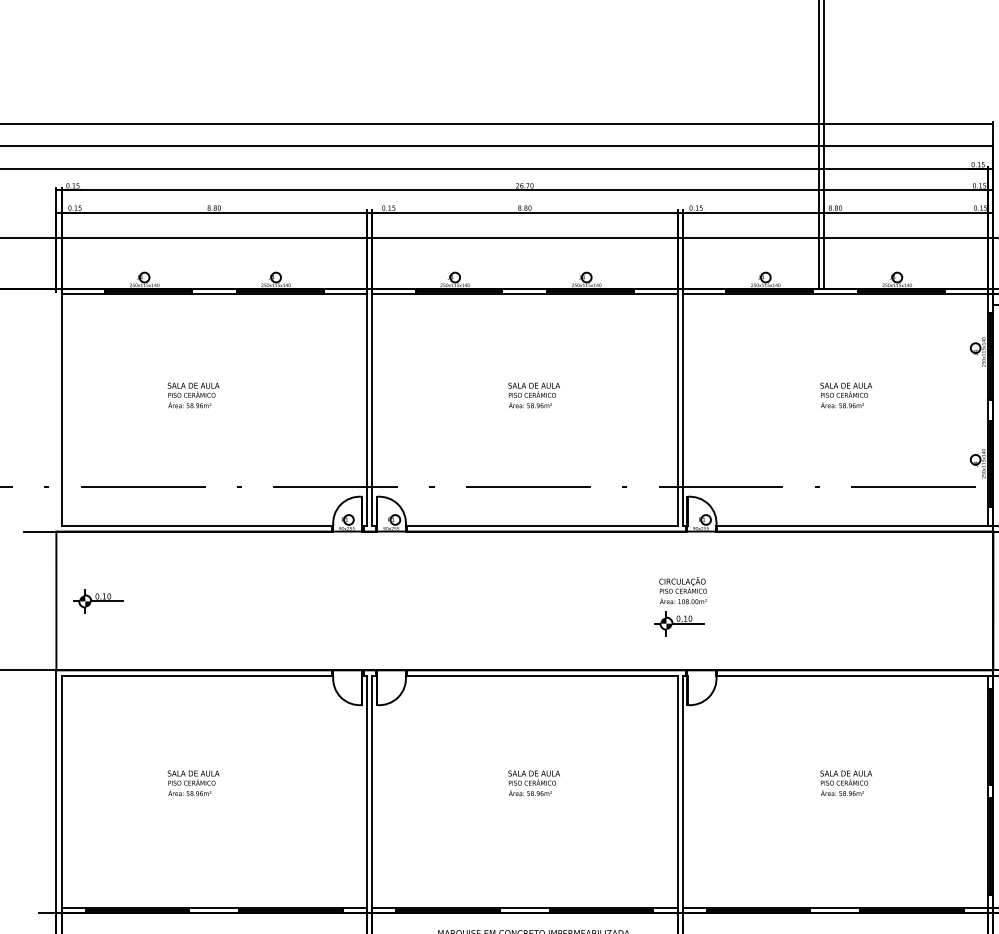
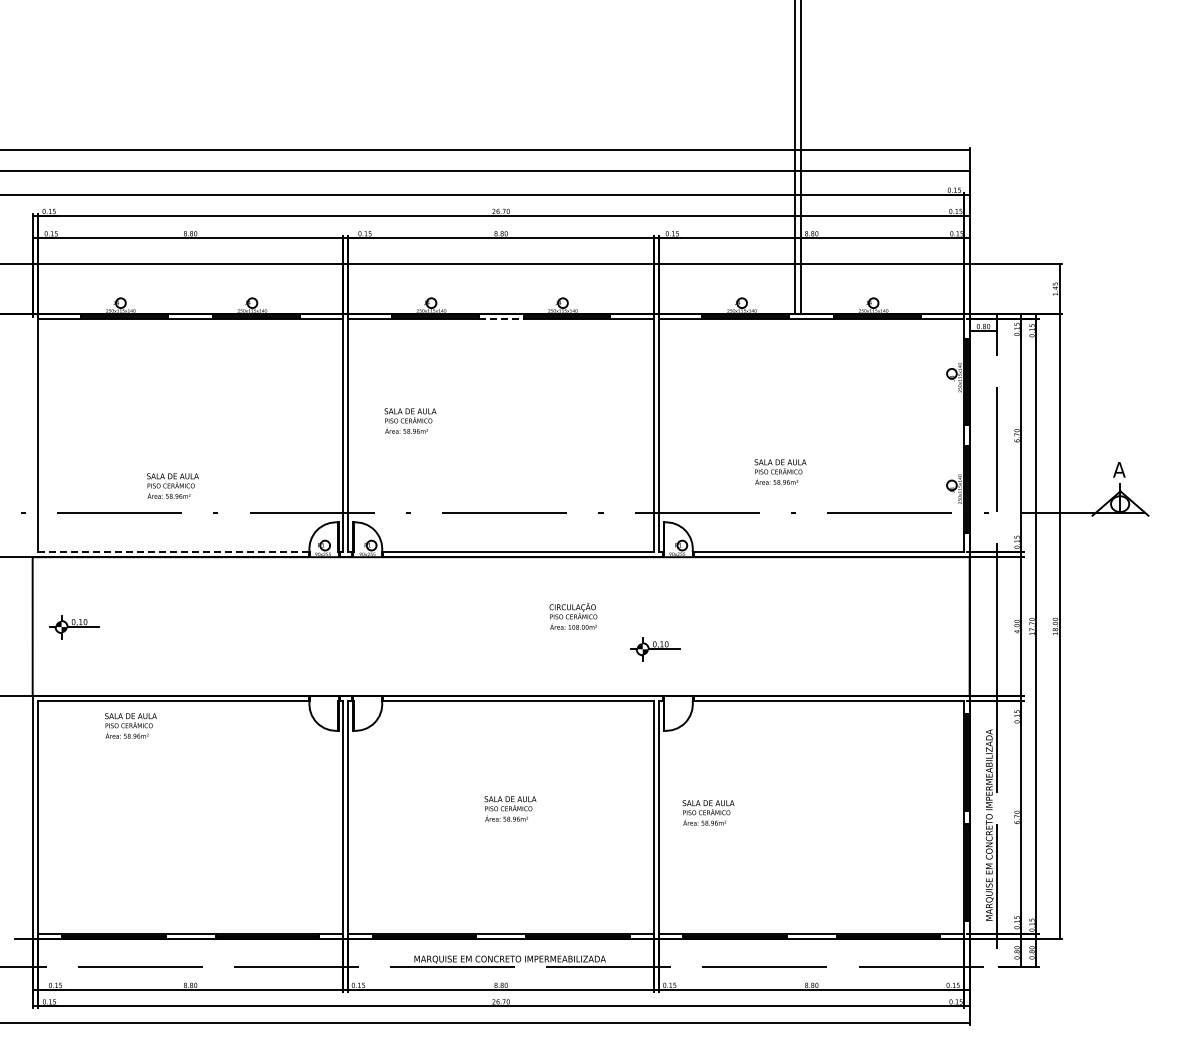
line: (525, 293) -> (501, 319), solid -> dashed
text: (193, 394) -> (172, 485), moved
text: (534, 394) -> (410, 420), moved
text: (846, 394) -> (780, 471), moved
line: (196, 525) -> (172, 551), solid -> dashed
text: (683, 590) -> (573, 616), moved
text: (193, 782) -> (130, 725), moved
text: (846, 782) -> (708, 812), moved

